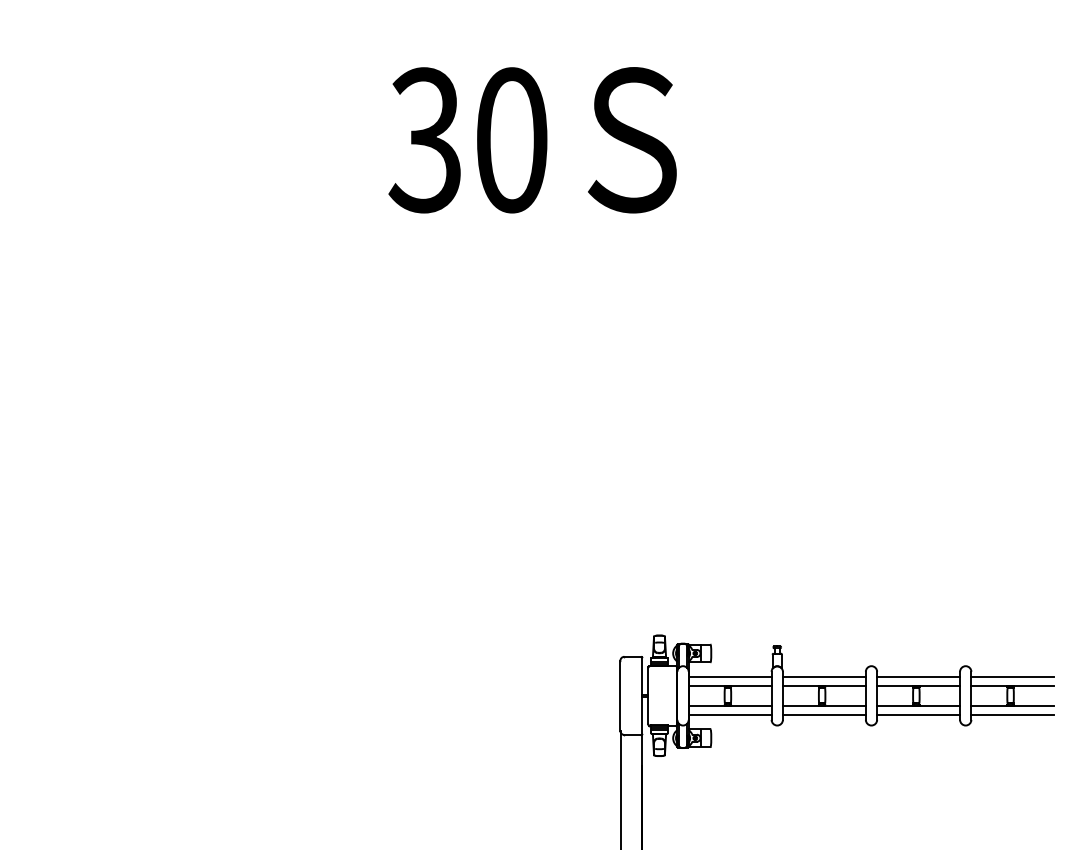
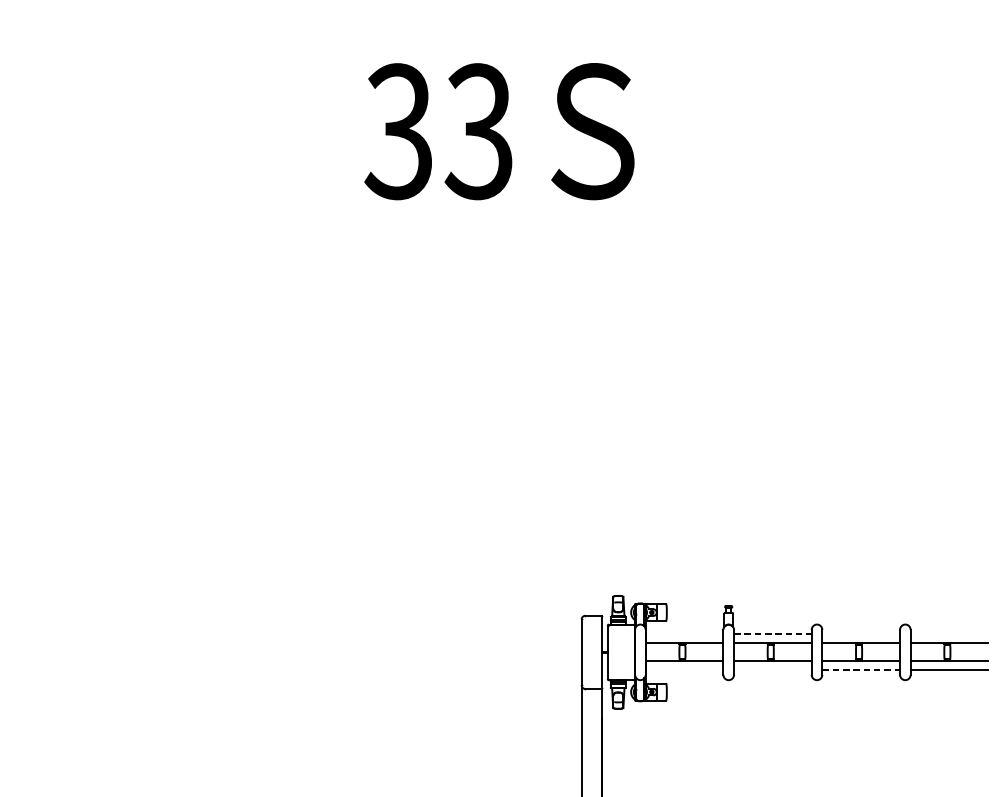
text: (510, 140) -> (478, 131), 30 -> 33
line: (729, 676) -> (683, 634), removed
line: (824, 676) -> (772, 634), solid -> dashed
line: (918, 676) -> (861, 634), removed
line: (1012, 676) -> (949, 634), removed
line: (729, 714) -> (683, 669), removed
line: (823, 714) -> (772, 669), removed
line: (919, 714) -> (862, 669), solid -> dashed

